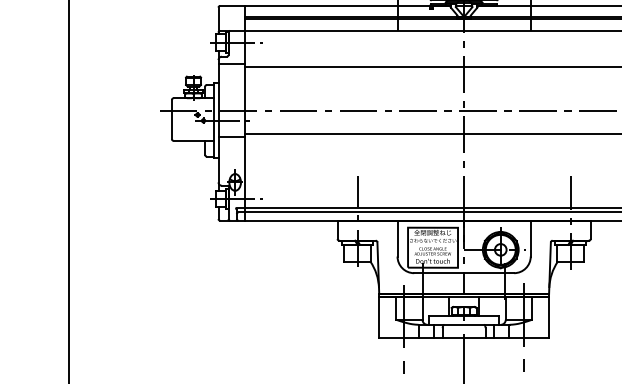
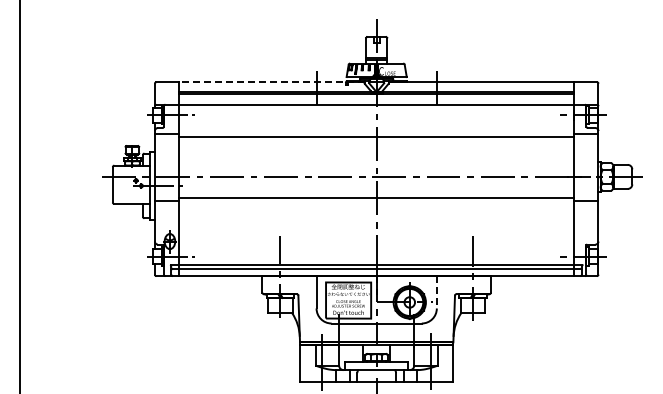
line: (347, 6) -> (271, 82), solid -> dashed
line: (530, 238) -> (436, 292), solid -> dashed

